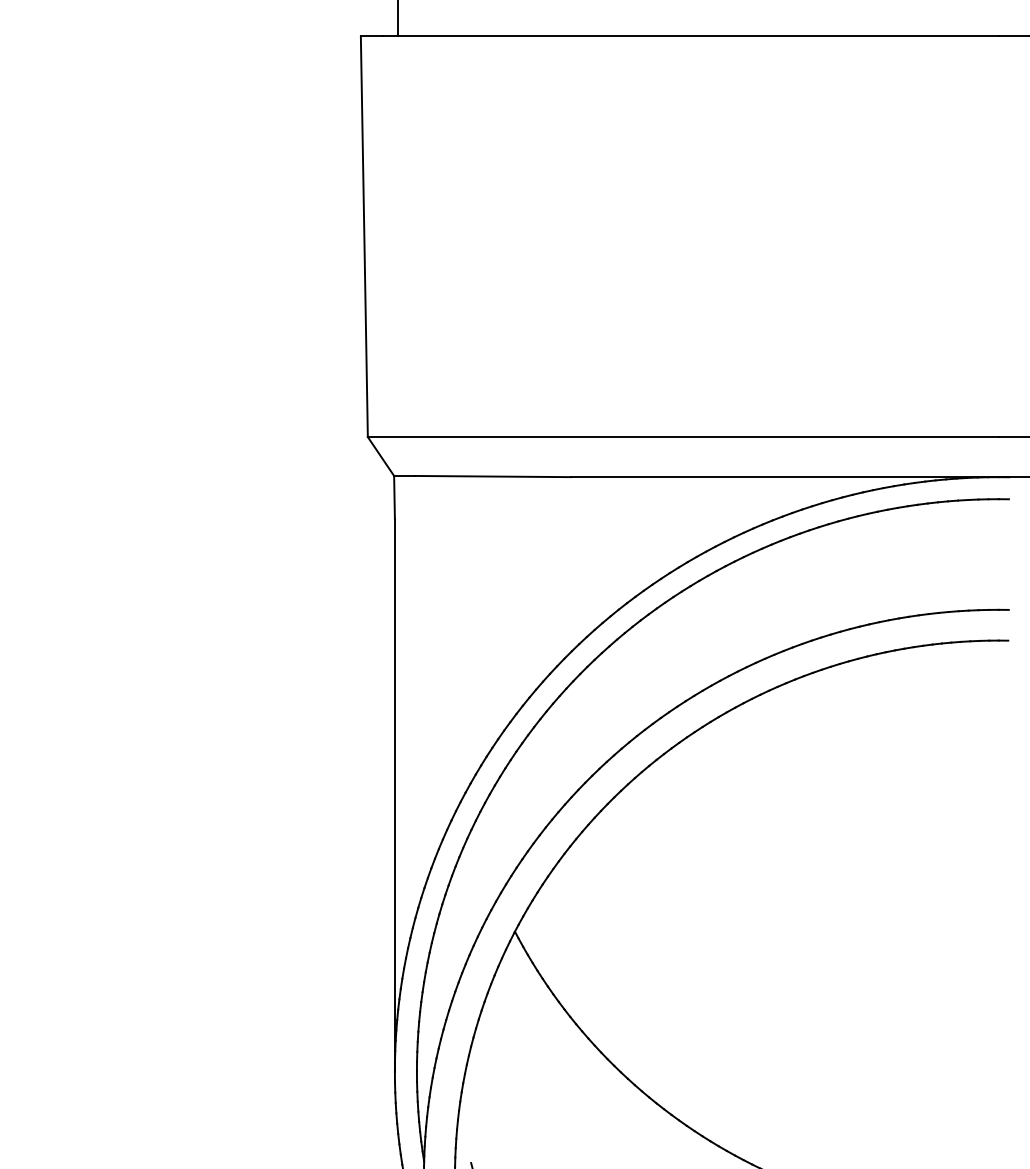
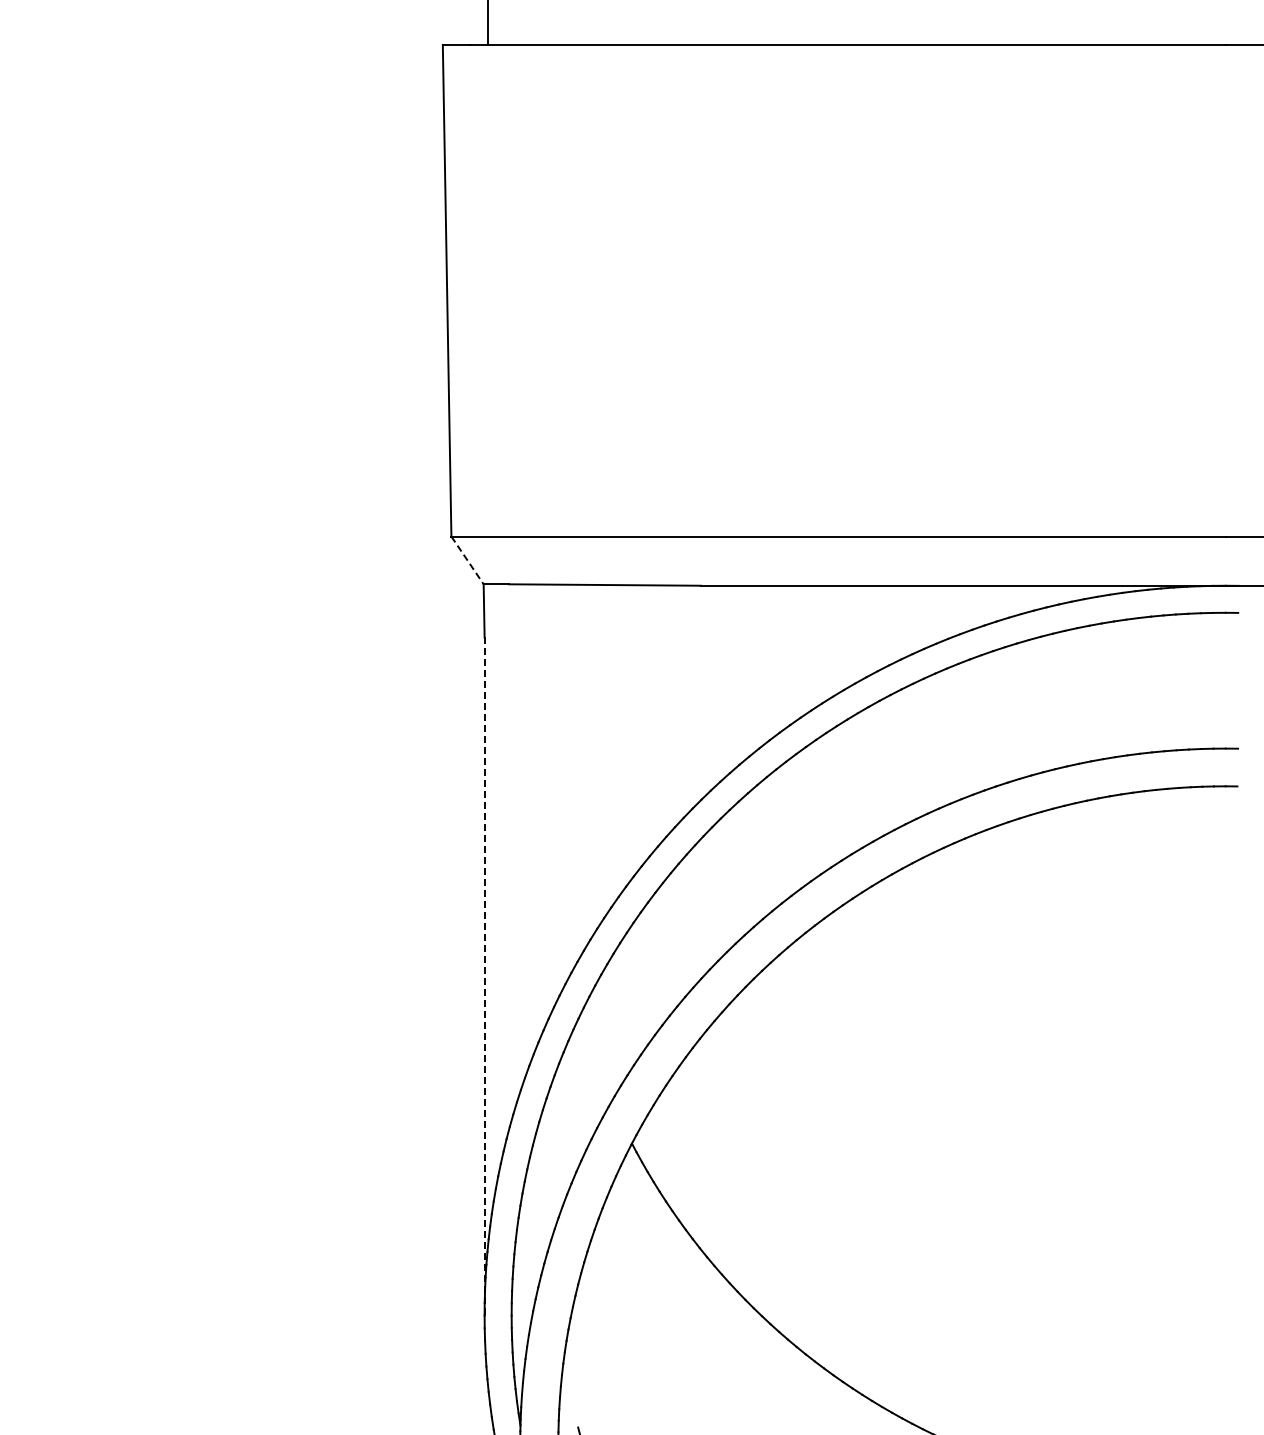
line: (380, 456) -> (467, 560), solid -> dashed
line: (394, 796) -> (484, 977), solid -> dashed

